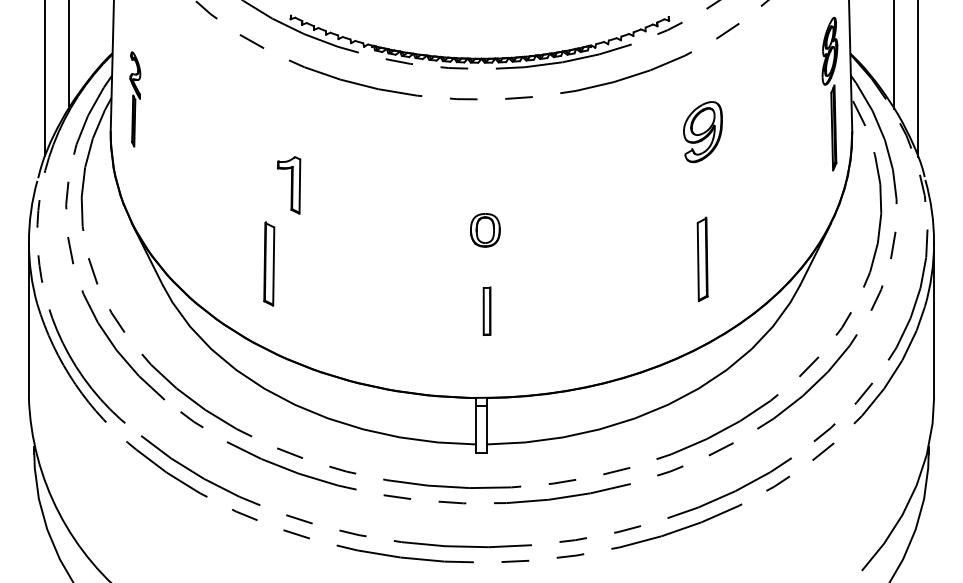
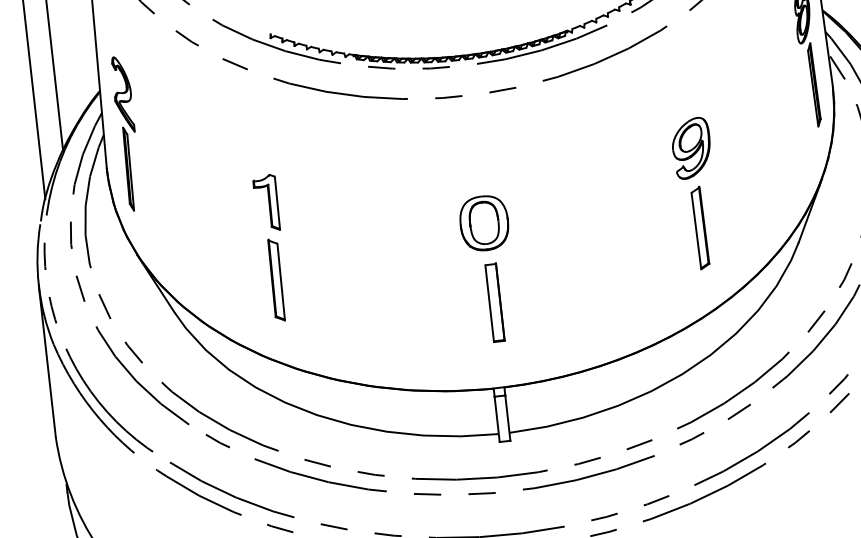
part: (135, 99) -> (127, 133), size x1.67
part: (702, 132) -> (691, 148), moved
part: (288, 185) -> (266, 203), moved
part: (485, 230) -> (484, 223), size x1.67
part: (486, 310) -> (494, 301), size x1.67

